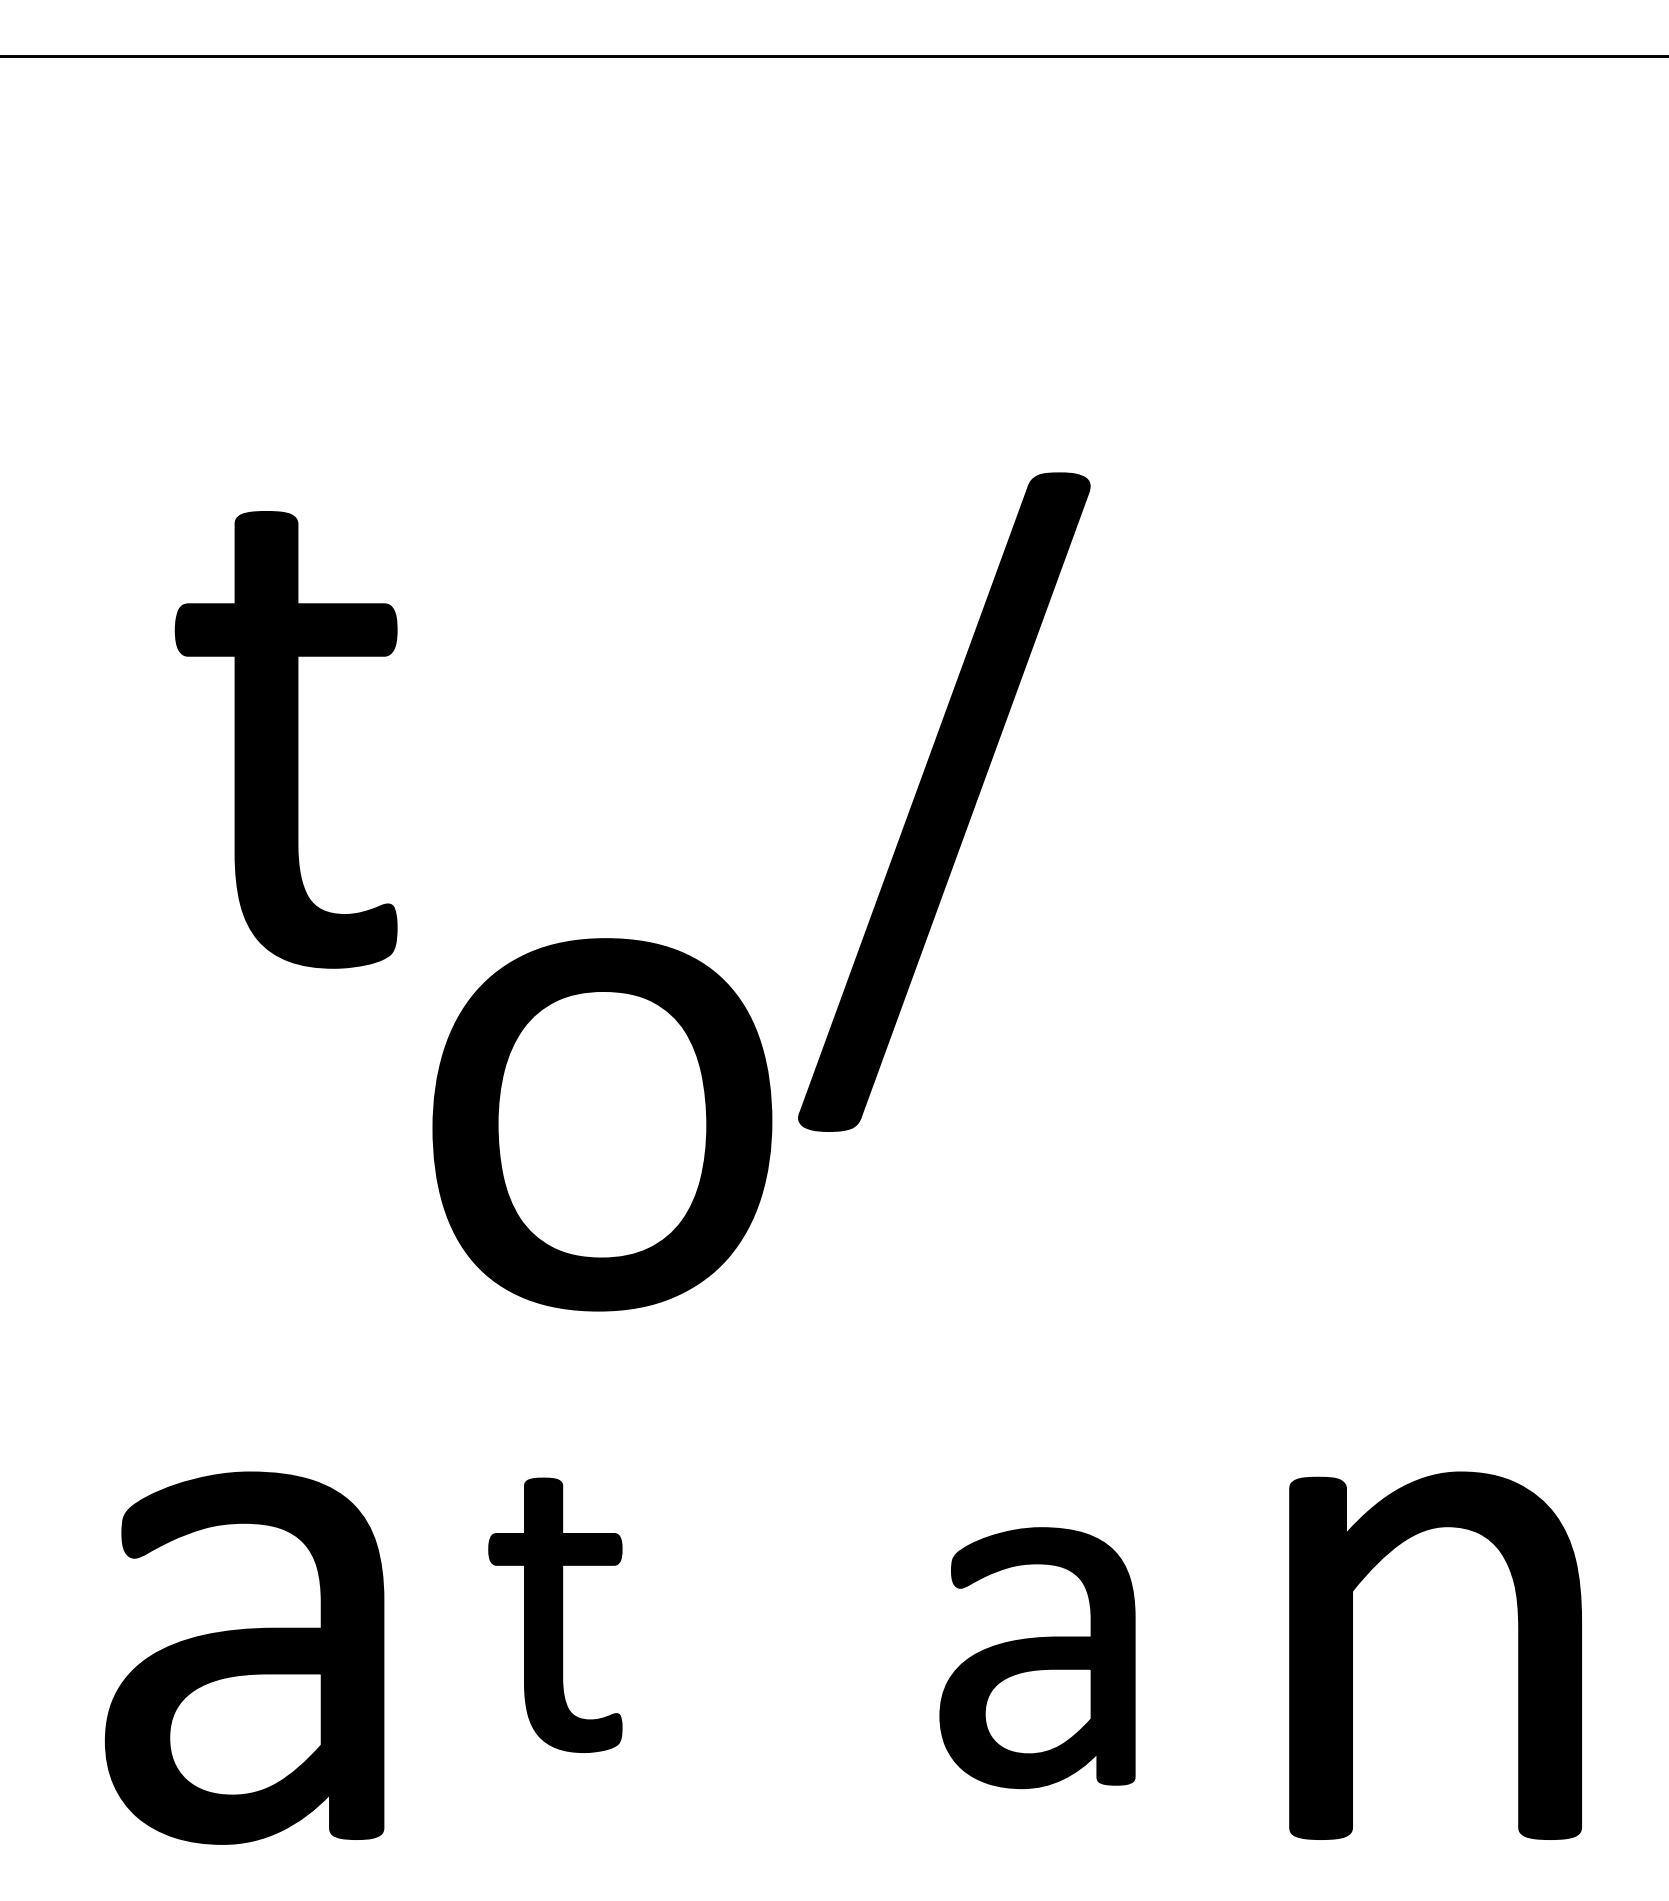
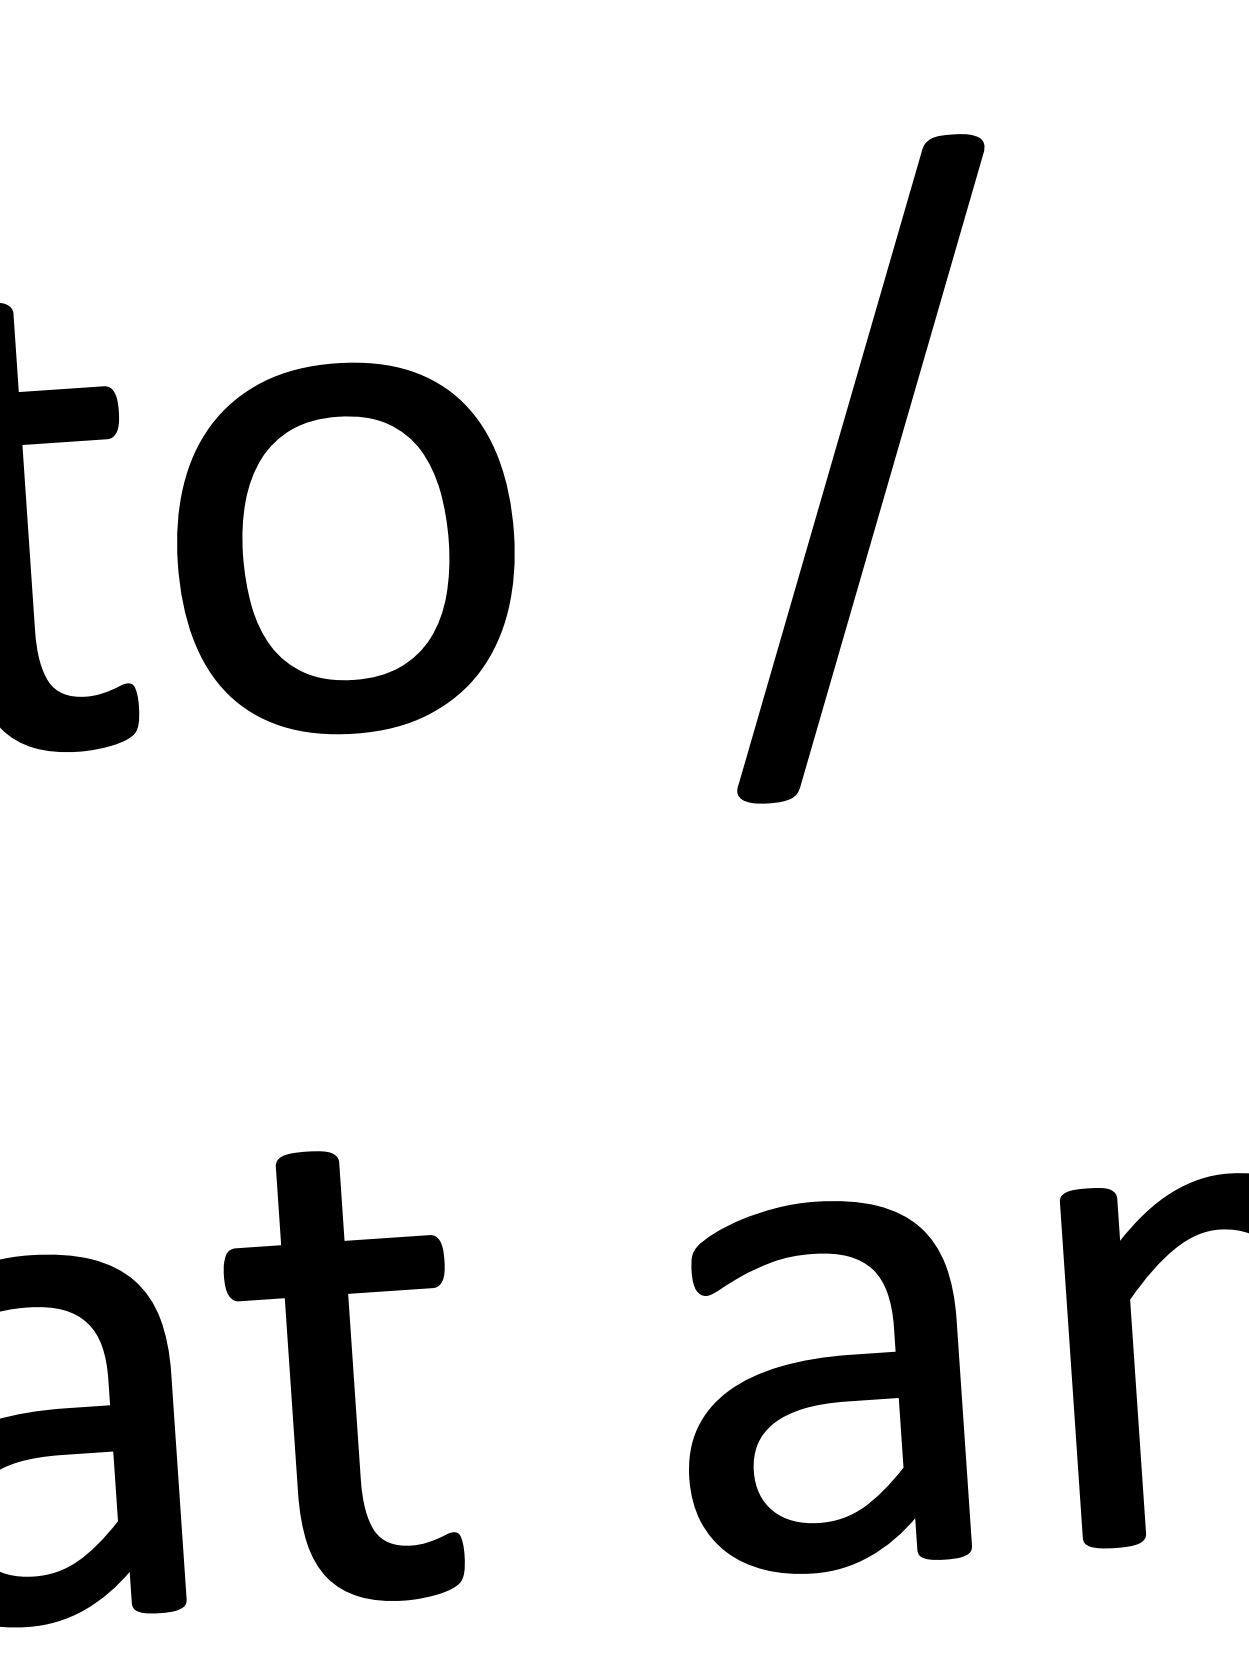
part: (944, 801) -> (860, 468), moved
part: (602, 1124) -> (345, 548), moved
part: (555, 1615) -> (341, 1377), size x1.67
part: (1037, 1657) -> (822, 1386), size x1.43

